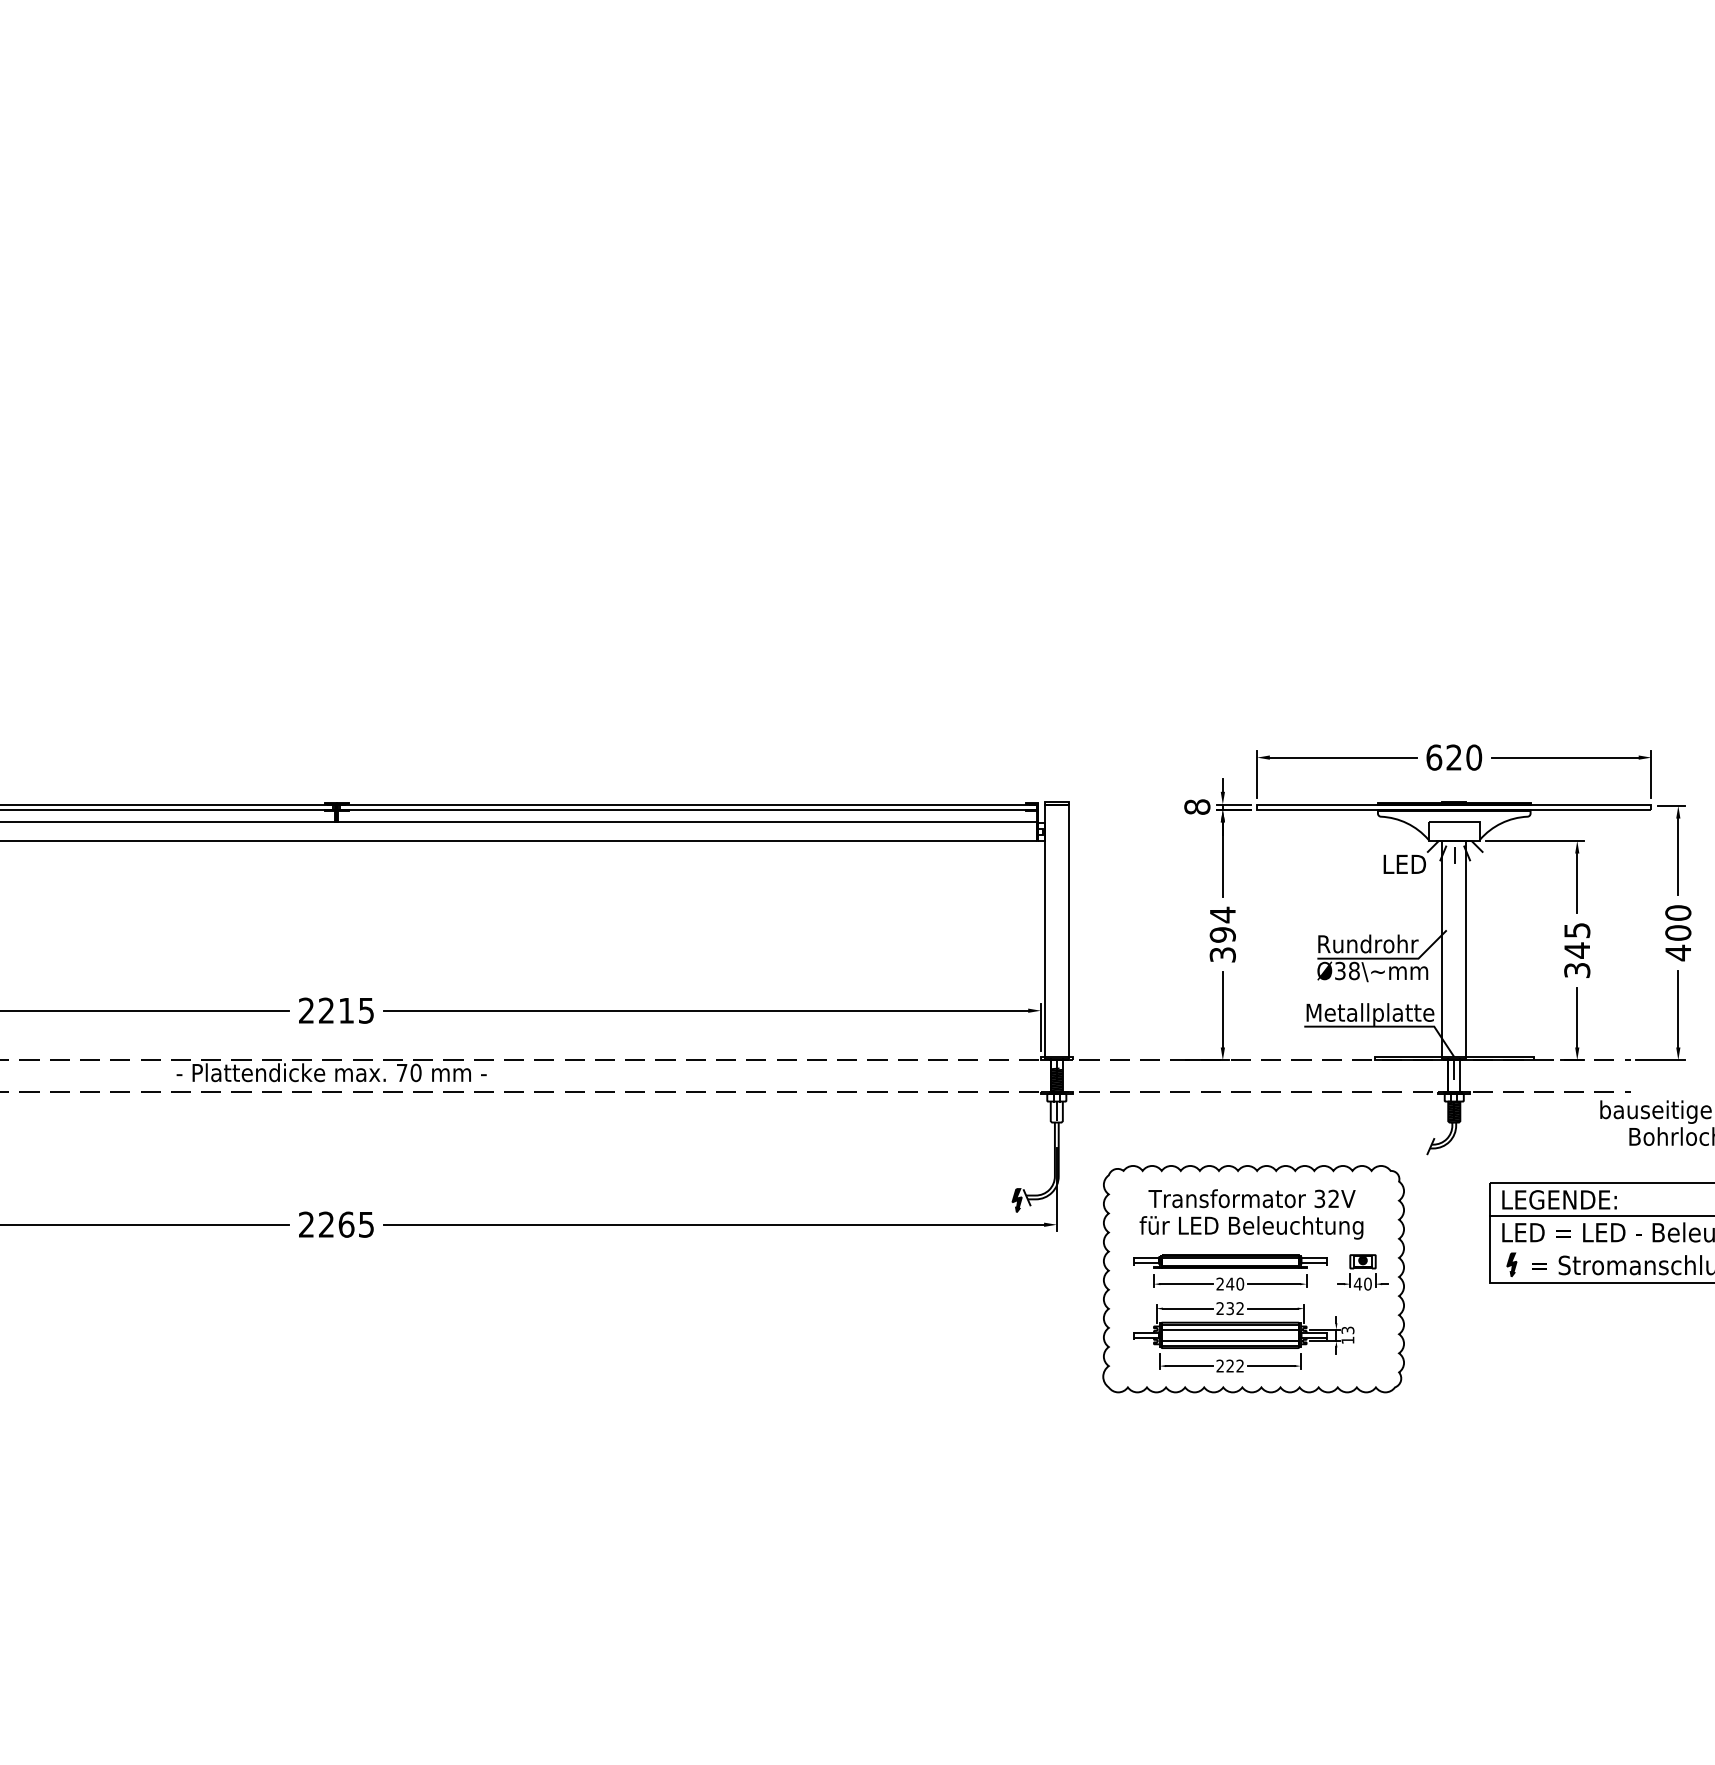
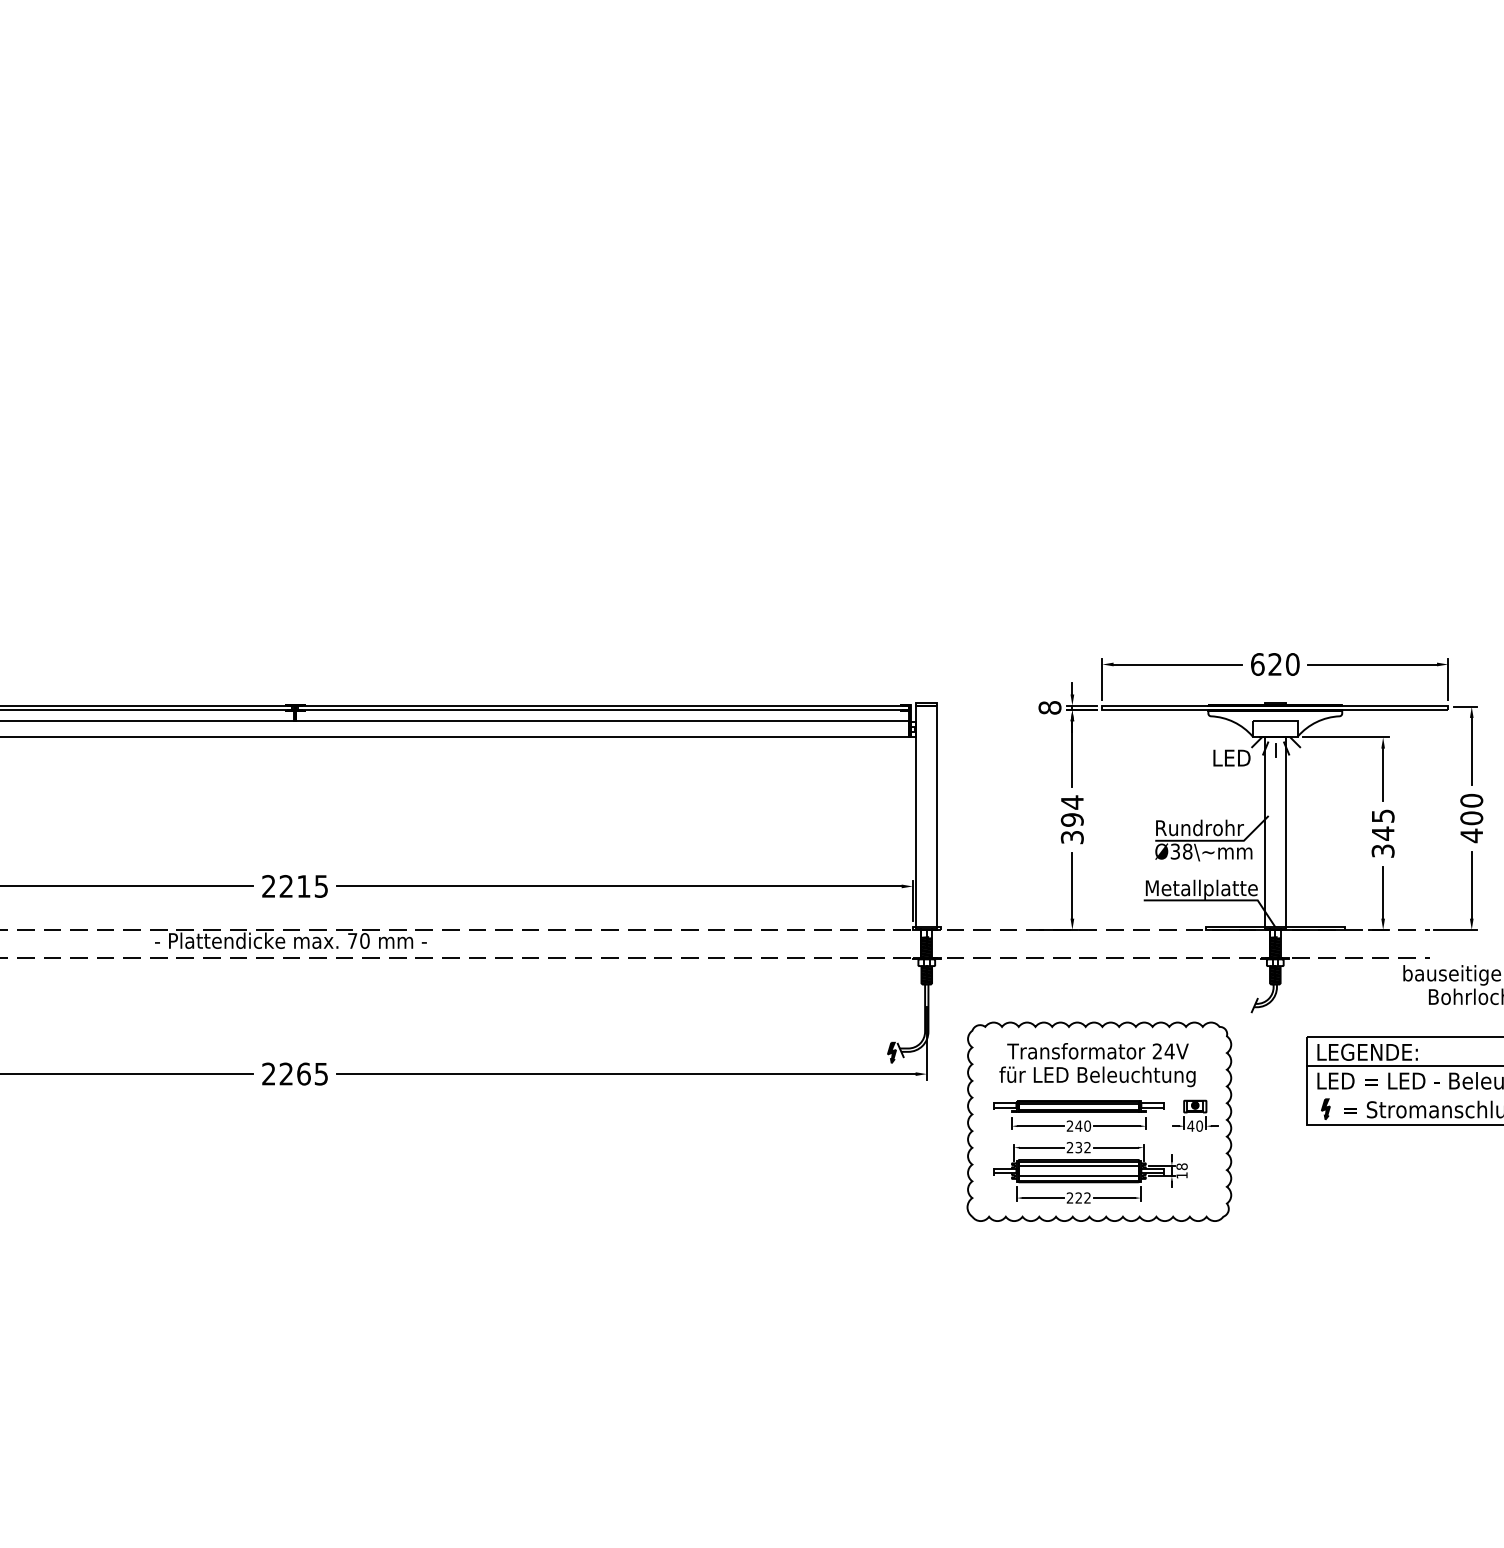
hatch: (1454, 1080) -> (1275, 947), added
hatch: (1056, 1112) -> (926, 975), added
text: (1326, 1198) -> (1163, 1051), 32V -> 24V
text: (1347, 1330) -> (1181, 1166), 13 -> 18

